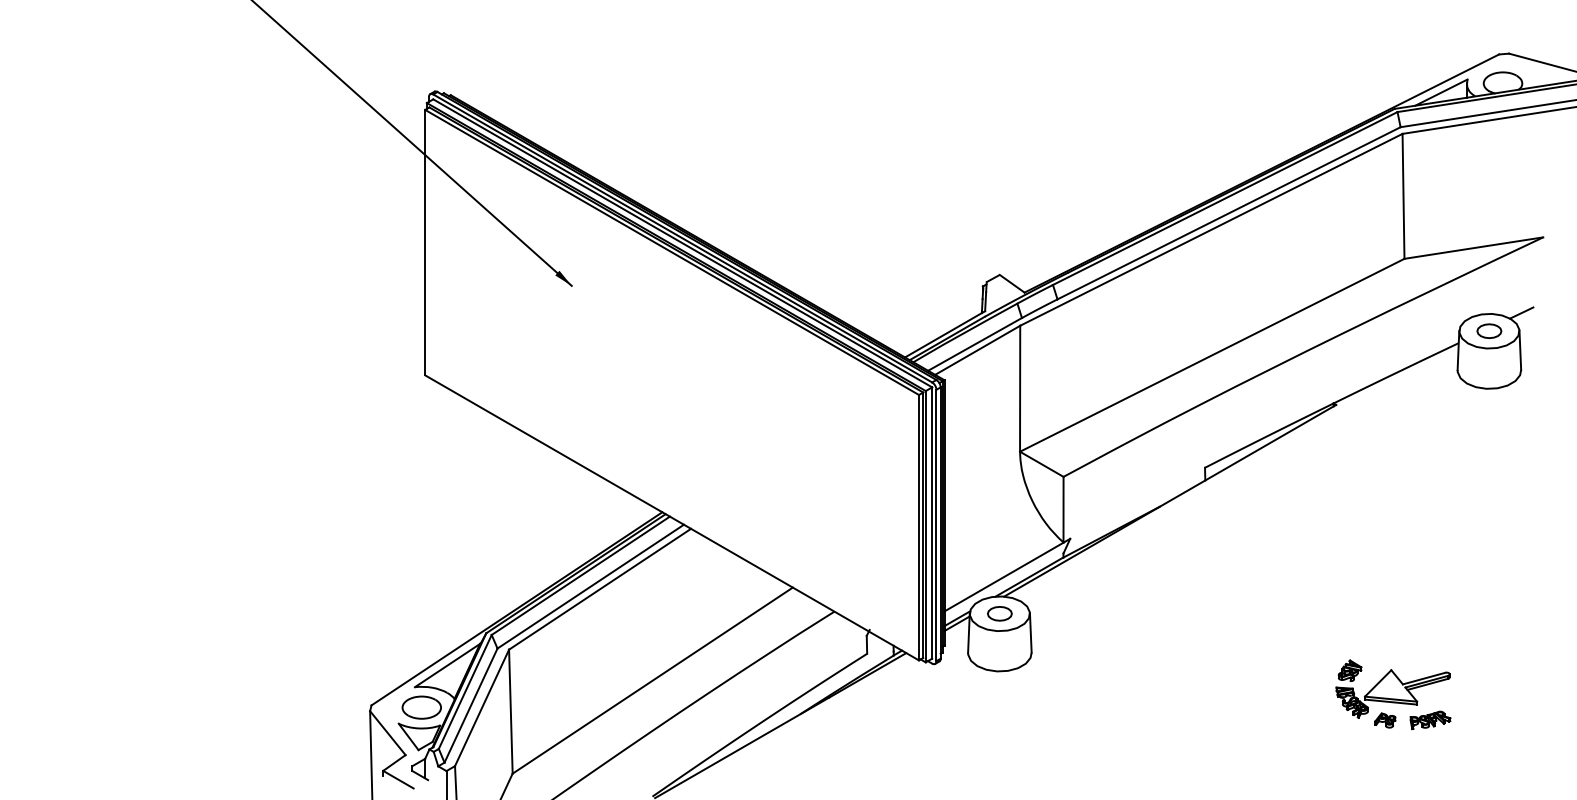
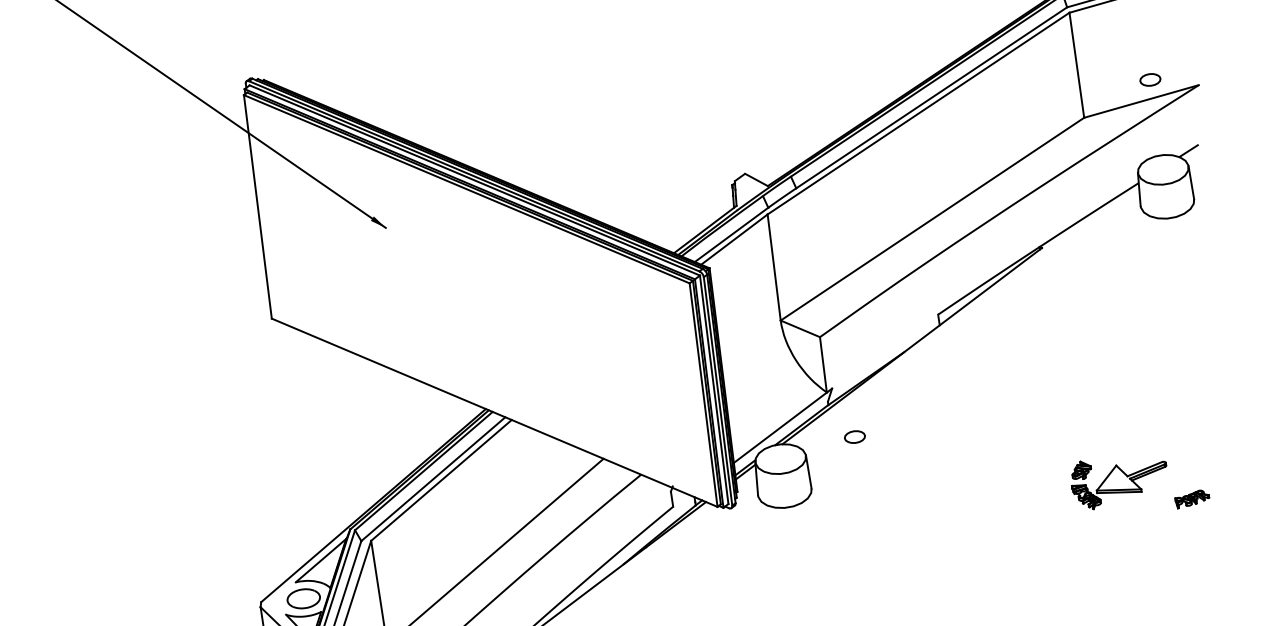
part: (1489, 330) -> (1150, 79), moved
part: (999, 613) -> (854, 436), moved
part: (1385, 720) -> (1116, 508), removed
part: (1430, 720) -> (1192, 499), moved

